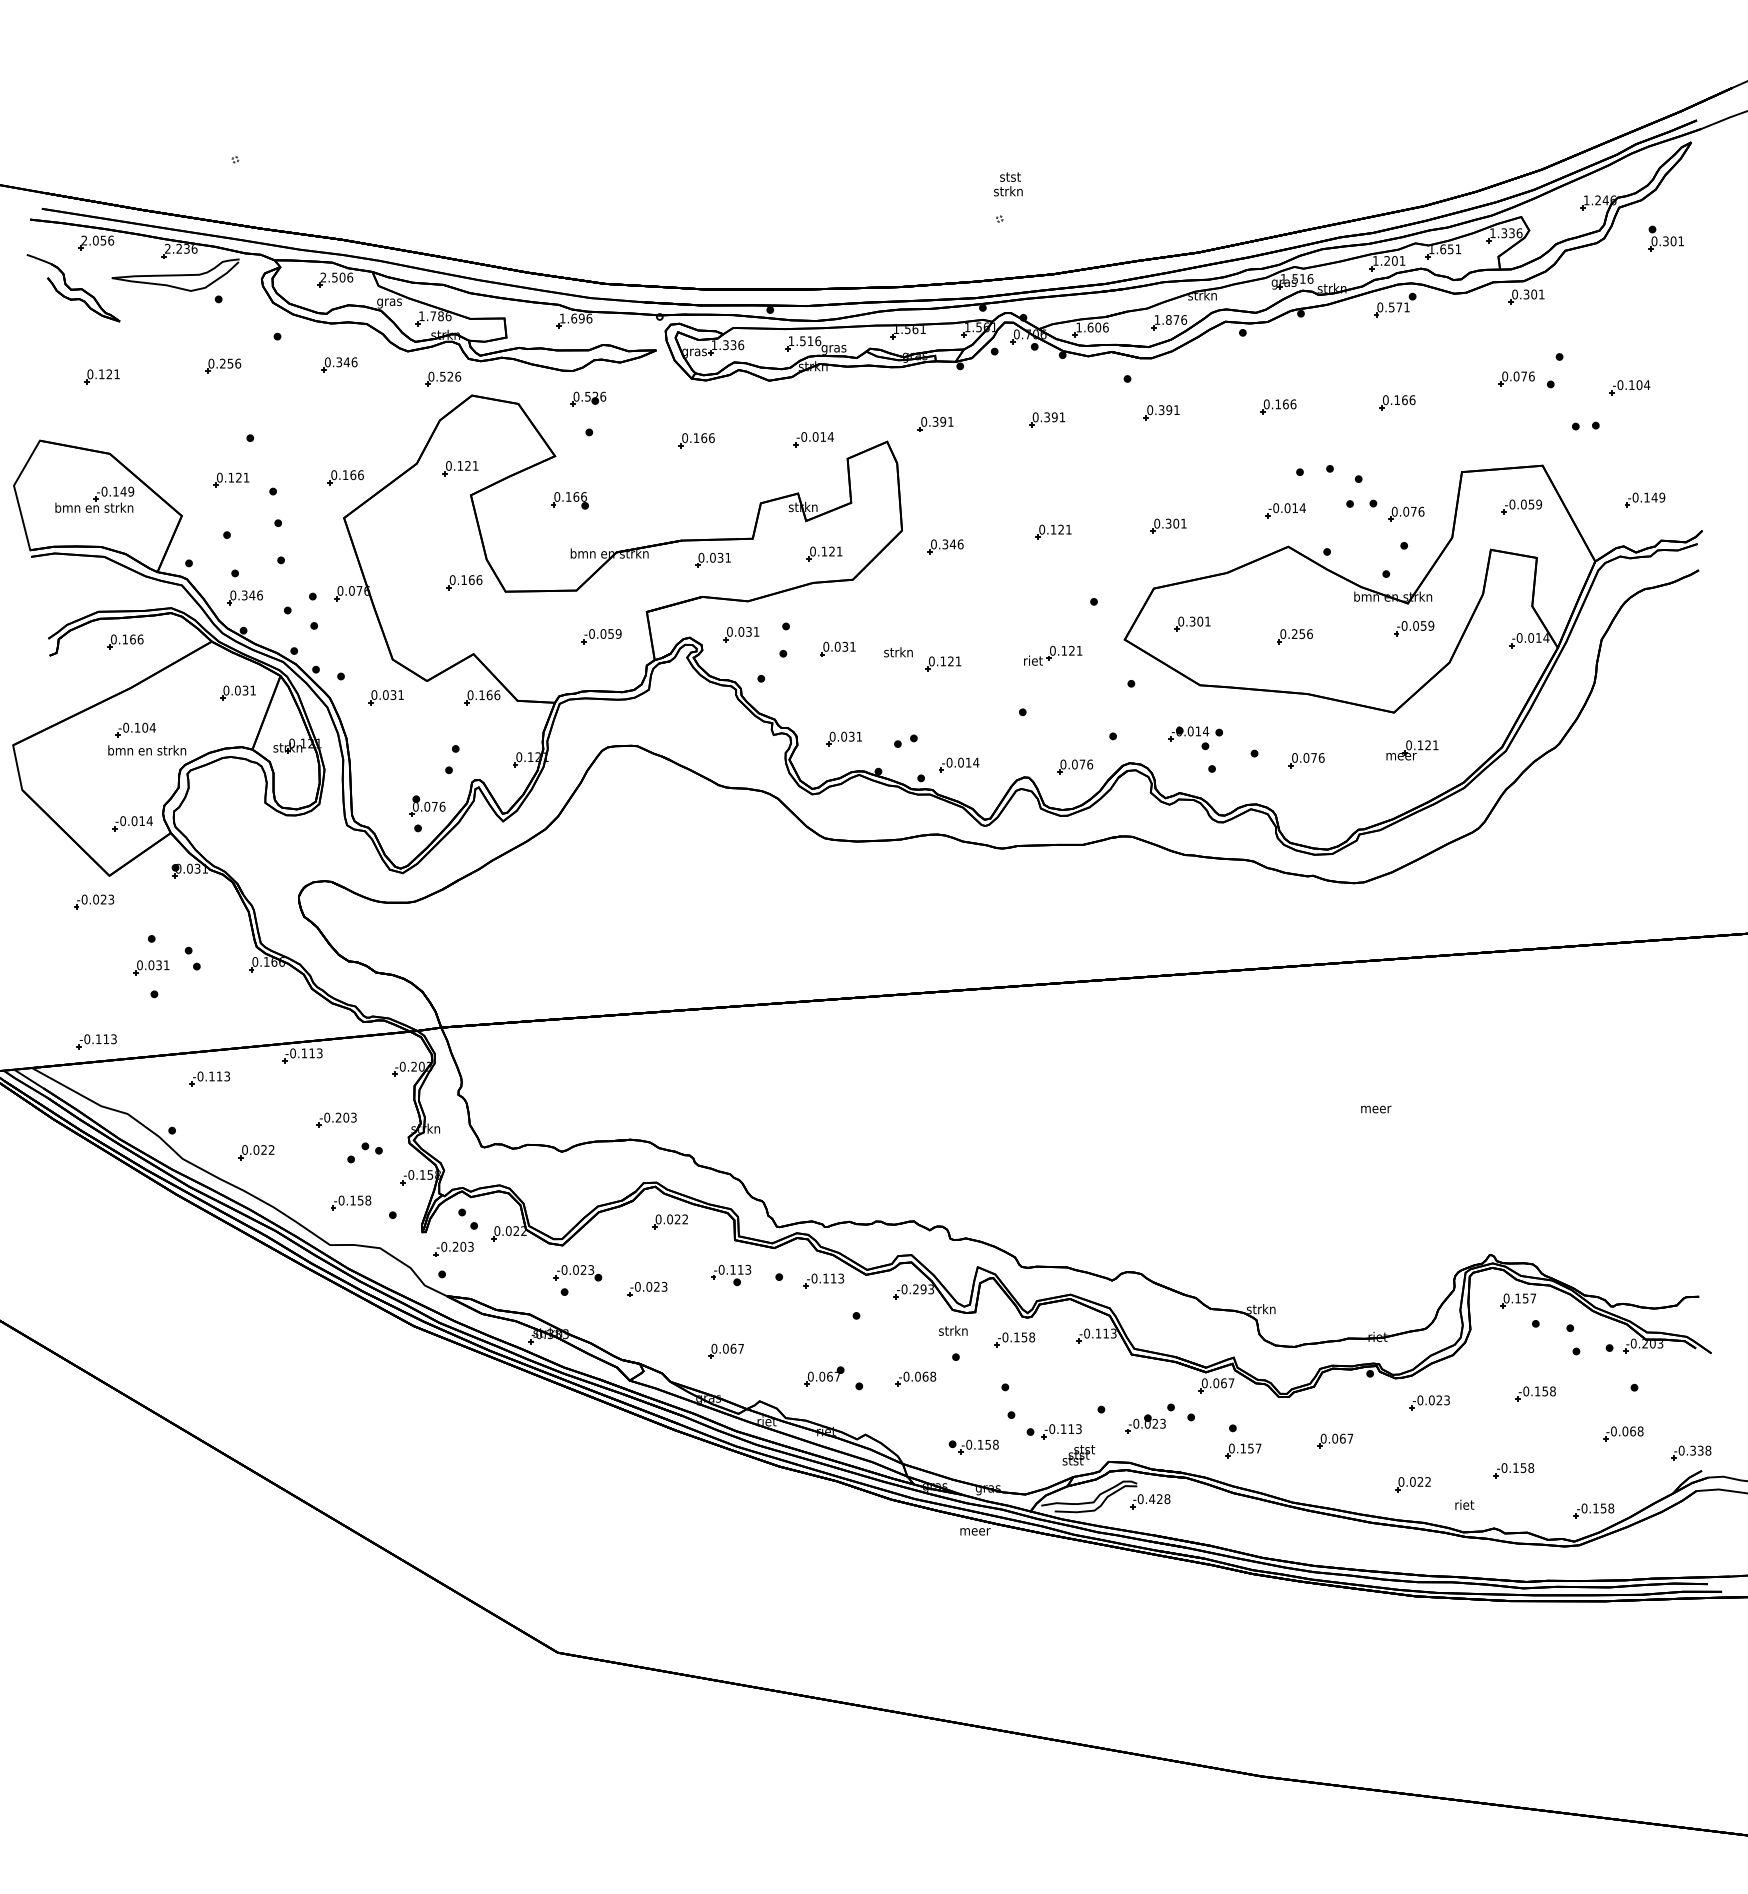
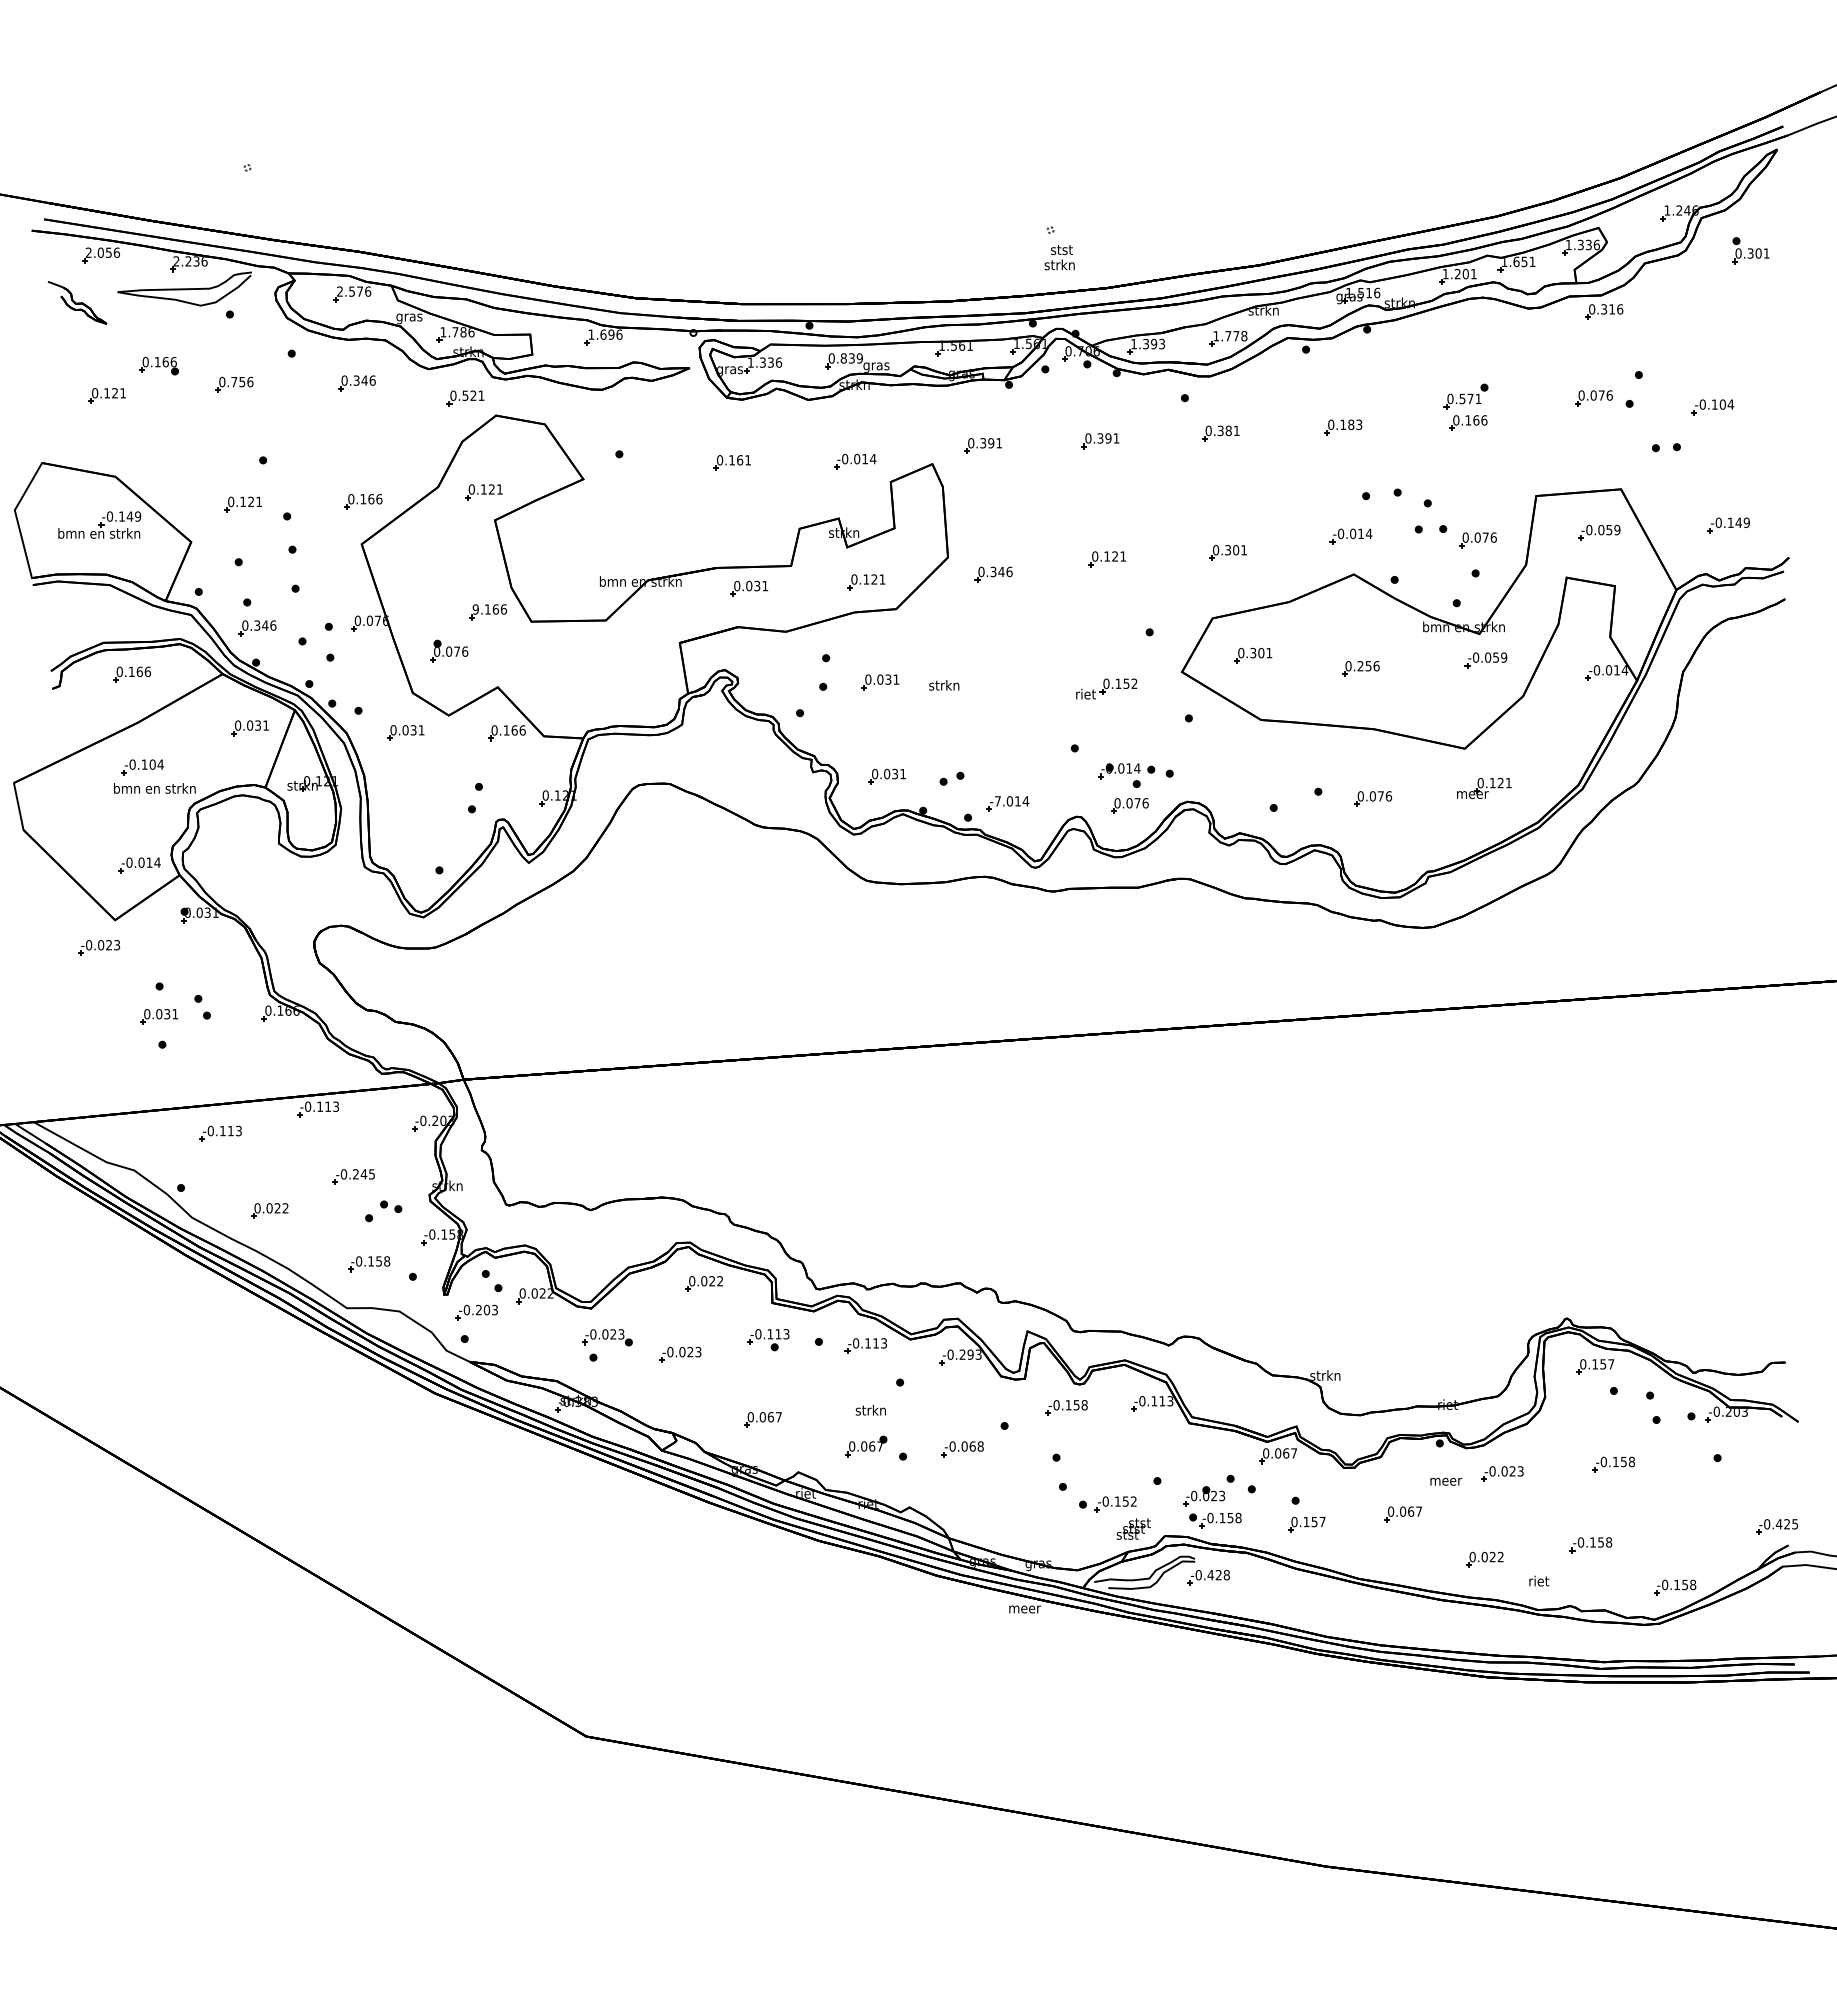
text: (1008, 184) -> (1059, 257), moved
text: (342, 277) -> (360, 291), 2.506 -> 2.576
part: (73, 287) -> (77, 302), size x0.6
text: (1538, 294) -> (1616, 309), 0.301 -> 0.316
part: (1394, 305) -> (1465, 396), moved
text: (1176, 320) -> (1236, 336), 1.876 -> 1.778
text: (1098, 326) -> (1154, 343), 1.606 -> 1.393
text: (804, 341) -> (845, 358), 1.516 -> 0.839
text: (223, 363) -> (234, 381), 0.256 -> 0.756
text: (458, 376) -> (481, 395), 0.526 -> 0.521
part: (588, 399) -> (618, 419), removed
text: (1289, 404) -> (1355, 424), 0.166 -> 0.183
text: (1169, 410) -> (1228, 431), 0.391 -> 0.381
text: (712, 438) -> (748, 460), 0.166 -> 0.161
part: (569, 500) -> (158, 365), moved
text: (452, 580) -> (475, 609), 0.166 -> 9.166
part: (740, 634) -> (778, 666), removed
part: (601, 636) -> (632, 668), removed
text: (1075, 650) -> (1130, 683), 0.121 -> 0.152
part: (943, 663) -> (991, 697), removed
part: (1195, 738) -> (1126, 775), moved
text: (949, 762) -> (997, 801), -0.014 -> -7.014
part: (427, 805) -> (449, 650), moved
part: (96, 1041) -> (101, 1094), removed
text: (1376, 1109) -> (1446, 1481), moved
text: (349, 1117) -> (367, 1174), -0.203 -> -0.245
text: (952, 1330) -> (870, 1409), moved
text: (1074, 1429) -> (1129, 1501), -0.113 -> -0.152
part: (1622, 1433) -> (1705, 1506), removed
part: (973, 1447) -> (1215, 1520), moved
text: (1700, 1450) -> (1786, 1524), -0.338 -> -0.425

